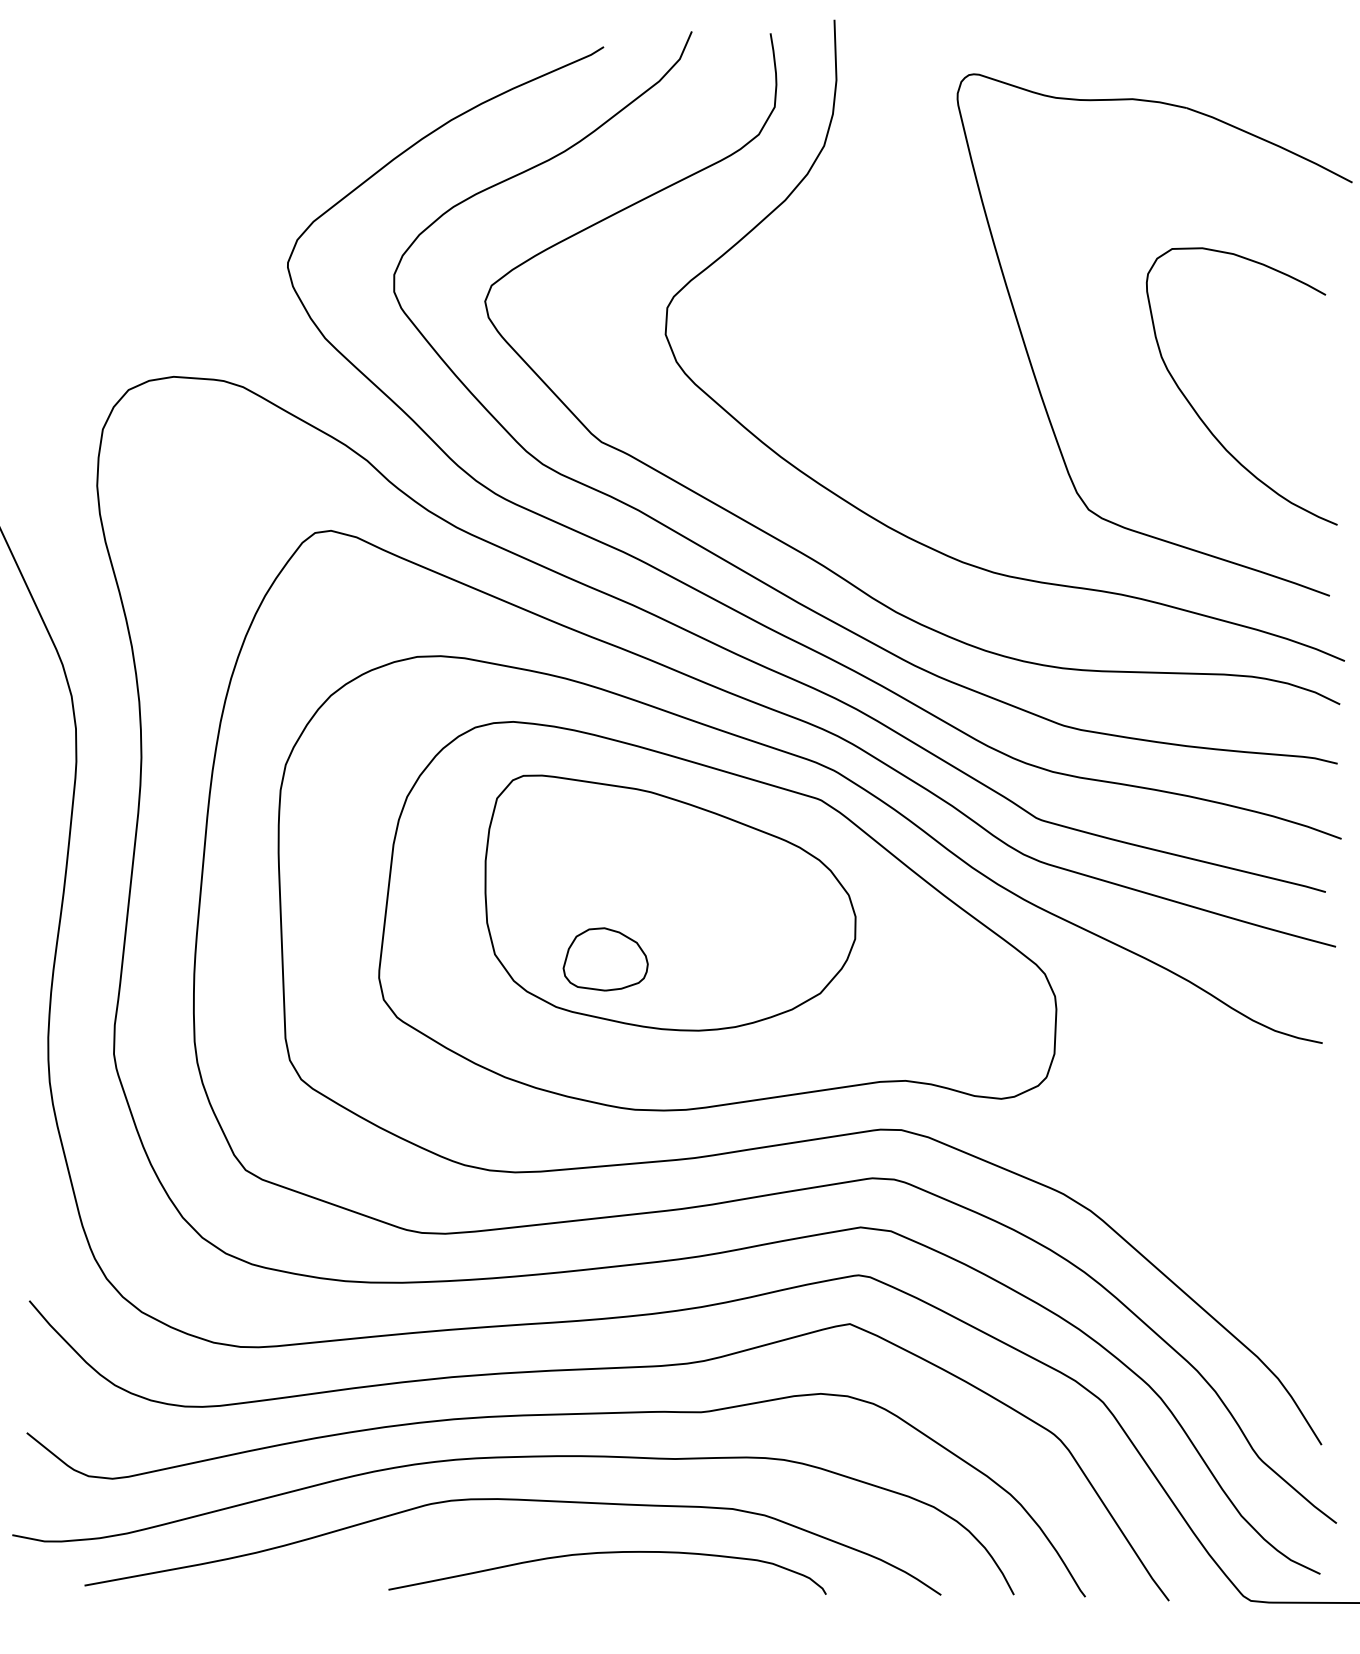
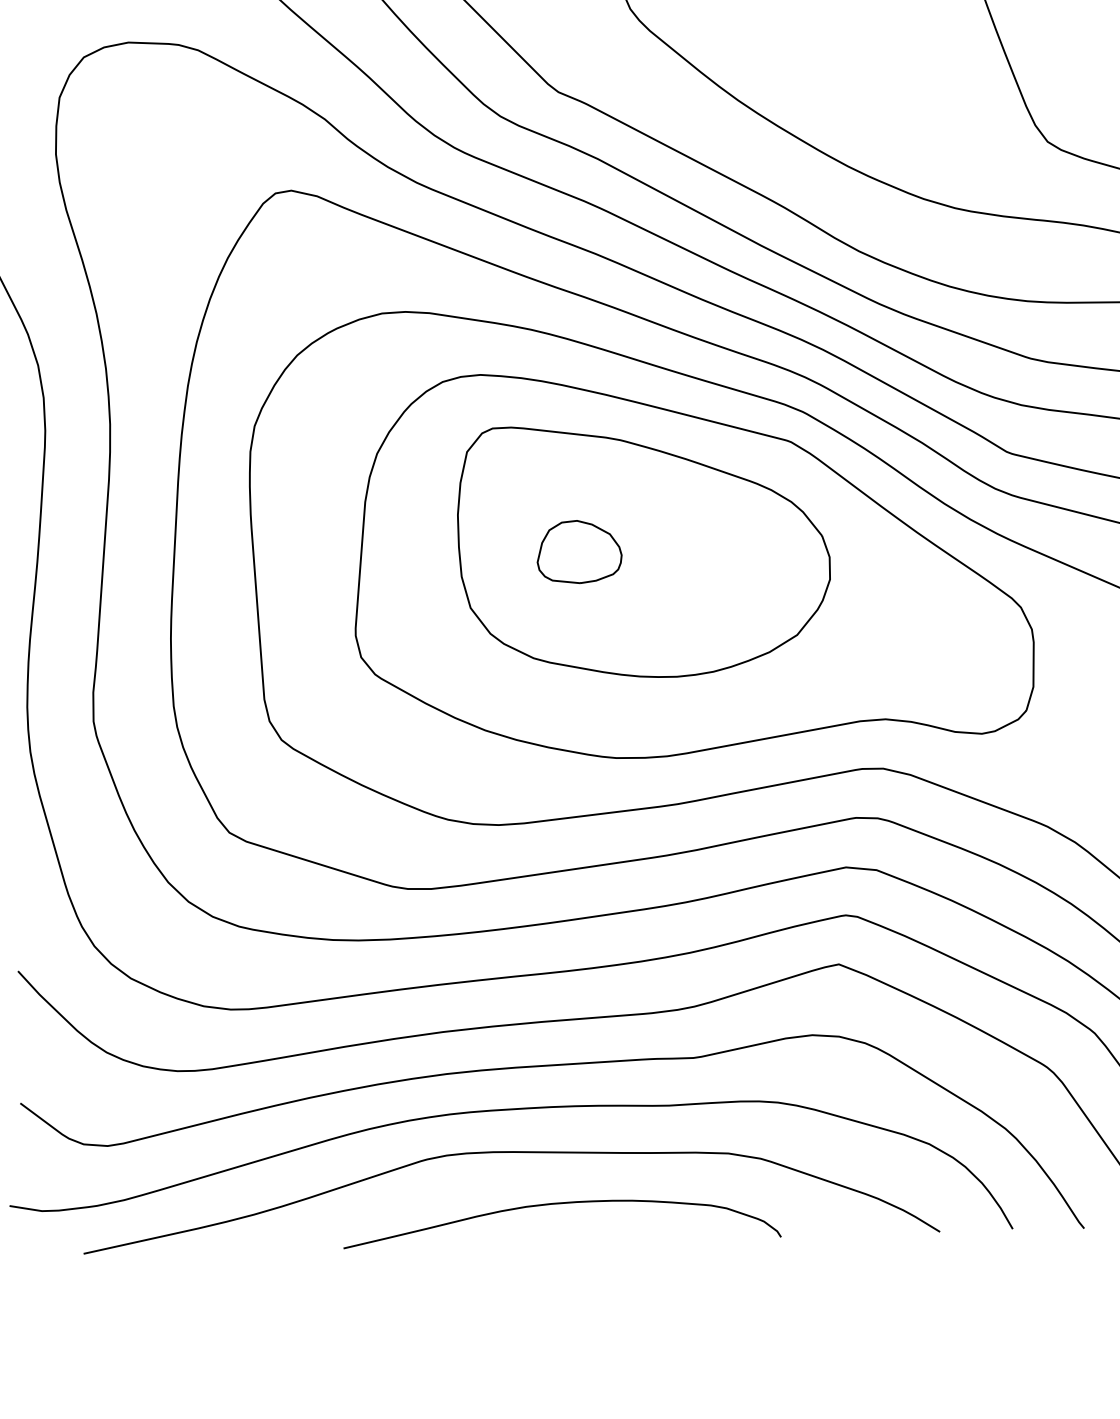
part: (605, 959) -> (579, 552), moved
curve: (607, 1553) -> (561, 1204), moved

